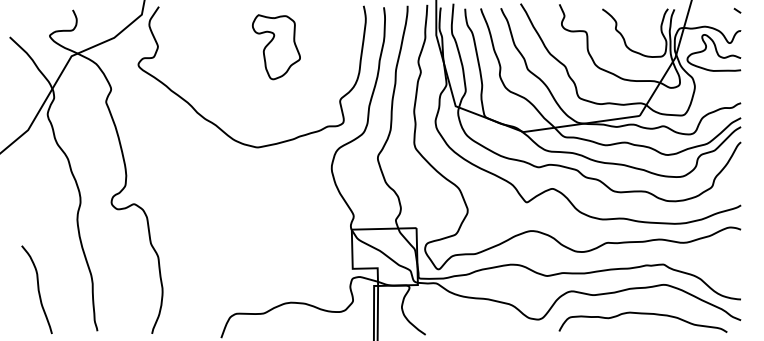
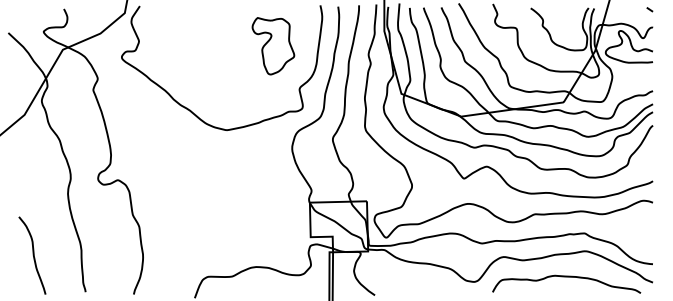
part: (276, 47) -> (273, 46), moved

